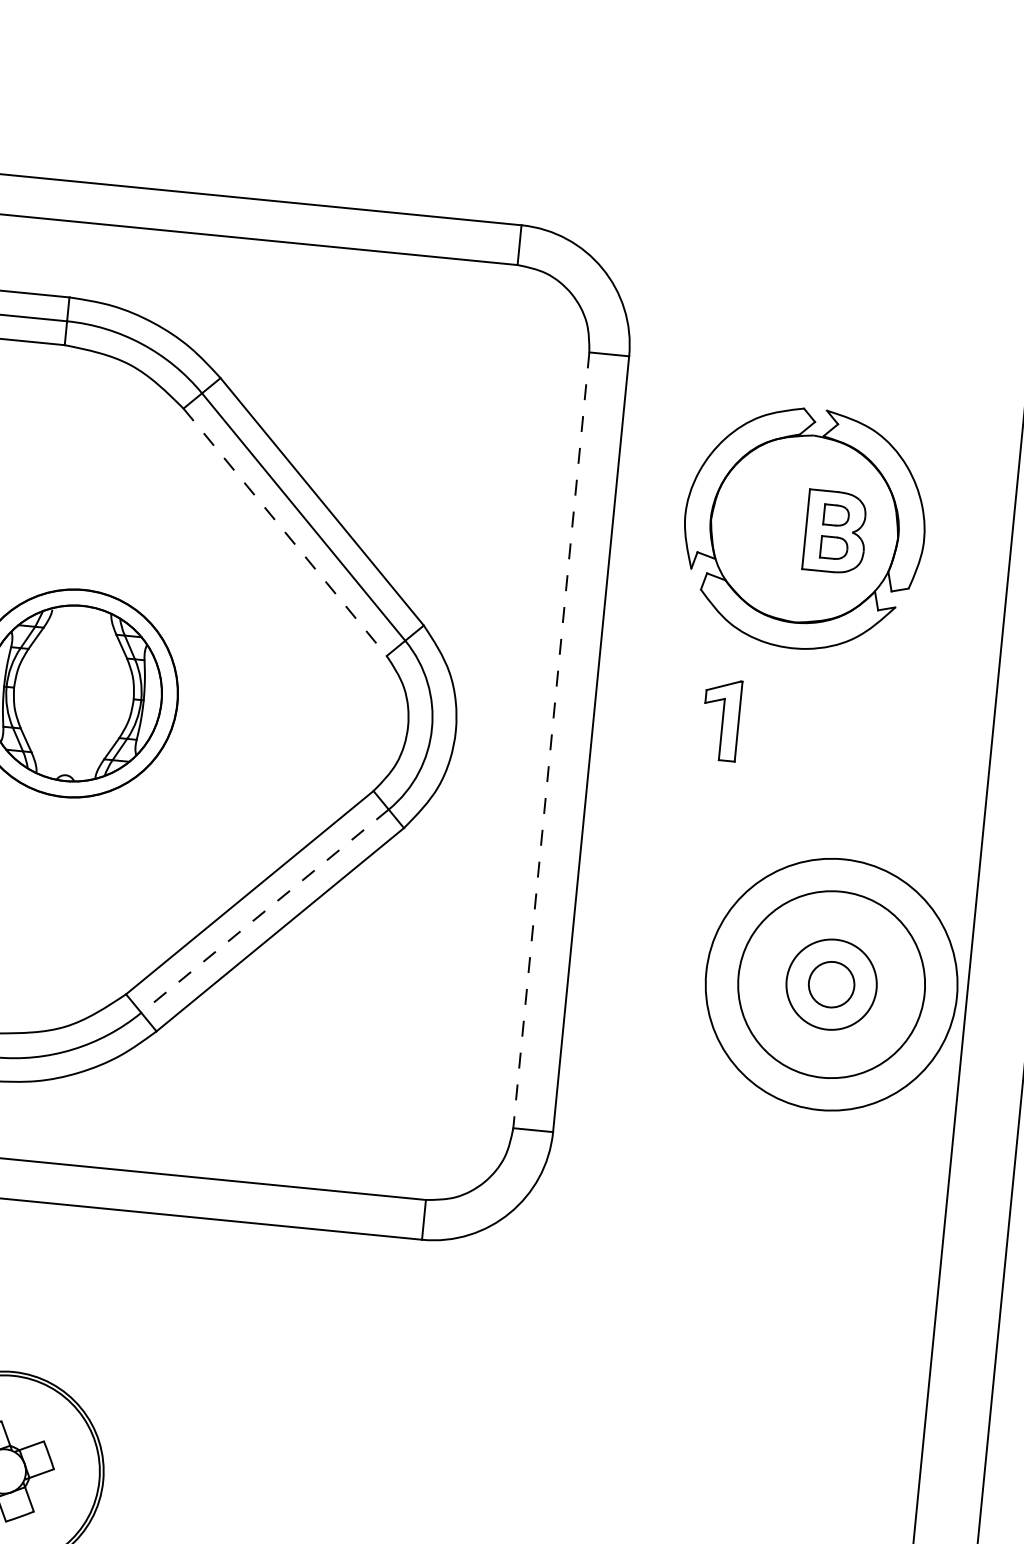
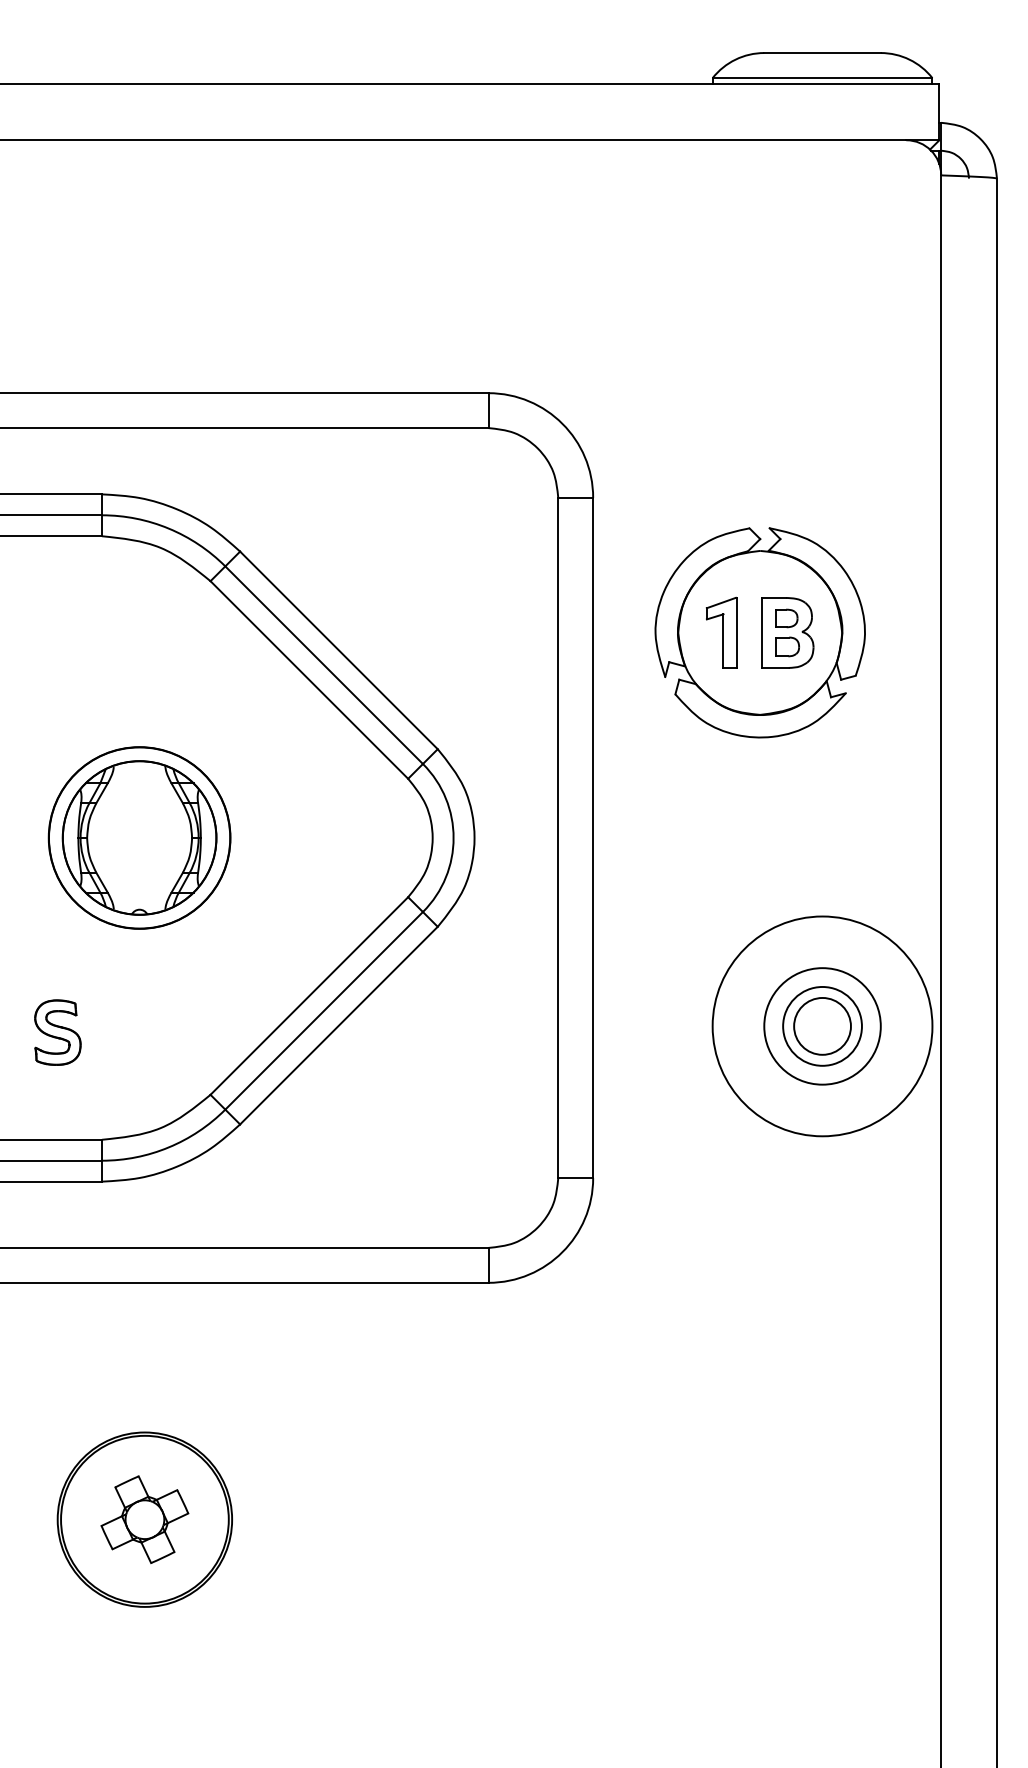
line: (285, 532) -> (309, 680), dashed -> solid
part: (720, 719) -> (721, 632), moved
line: (551, 740) -> (558, 838), dashed -> solid
line: (265, 910) -> (324, 1010), dashed -> solid
circle: (831, 983) -> (822, 1025), size x1.43
circle: (831, 984) -> (822, 1026), size x0.71

